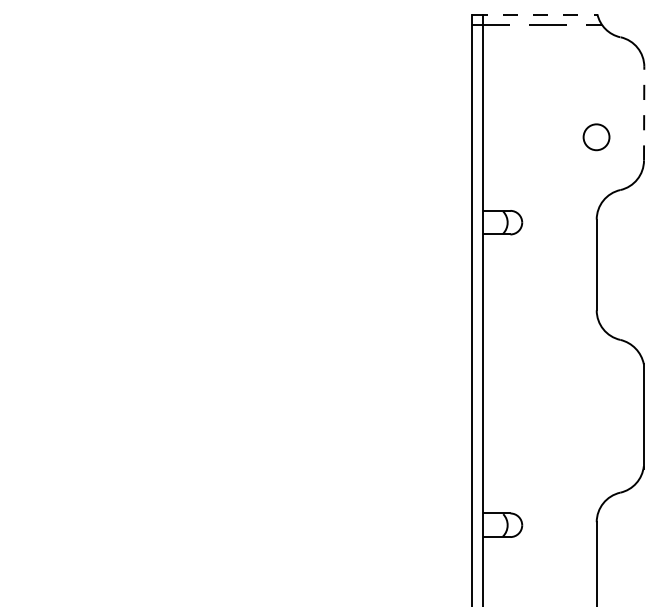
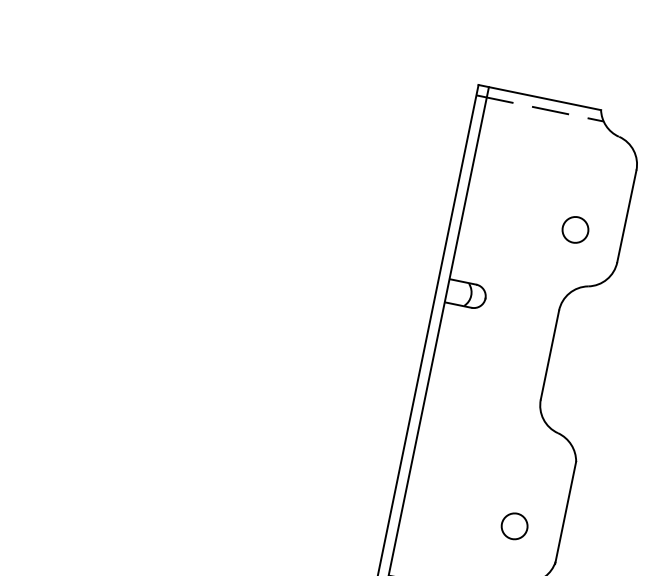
line: (535, 14) -> (540, 97), dashed -> solid
line: (644, 113) -> (627, 216), dashed -> solid
circle: (596, 439) -> (514, 525), added

